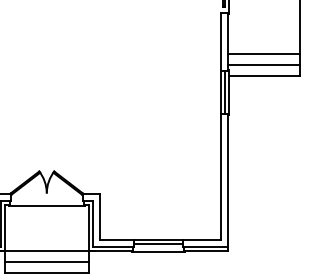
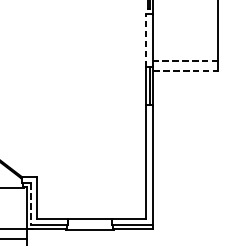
line: (220, 41) -> (145, 39), solid -> dashed
line: (263, 53) -> (184, 50), removed
line: (264, 64) -> (185, 60), solid -> dashed
line: (264, 75) -> (185, 70), solid -> dashed
line: (93, 224) -> (31, 205), solid -> dashed
line: (158, 244) -> (90, 223), removed

